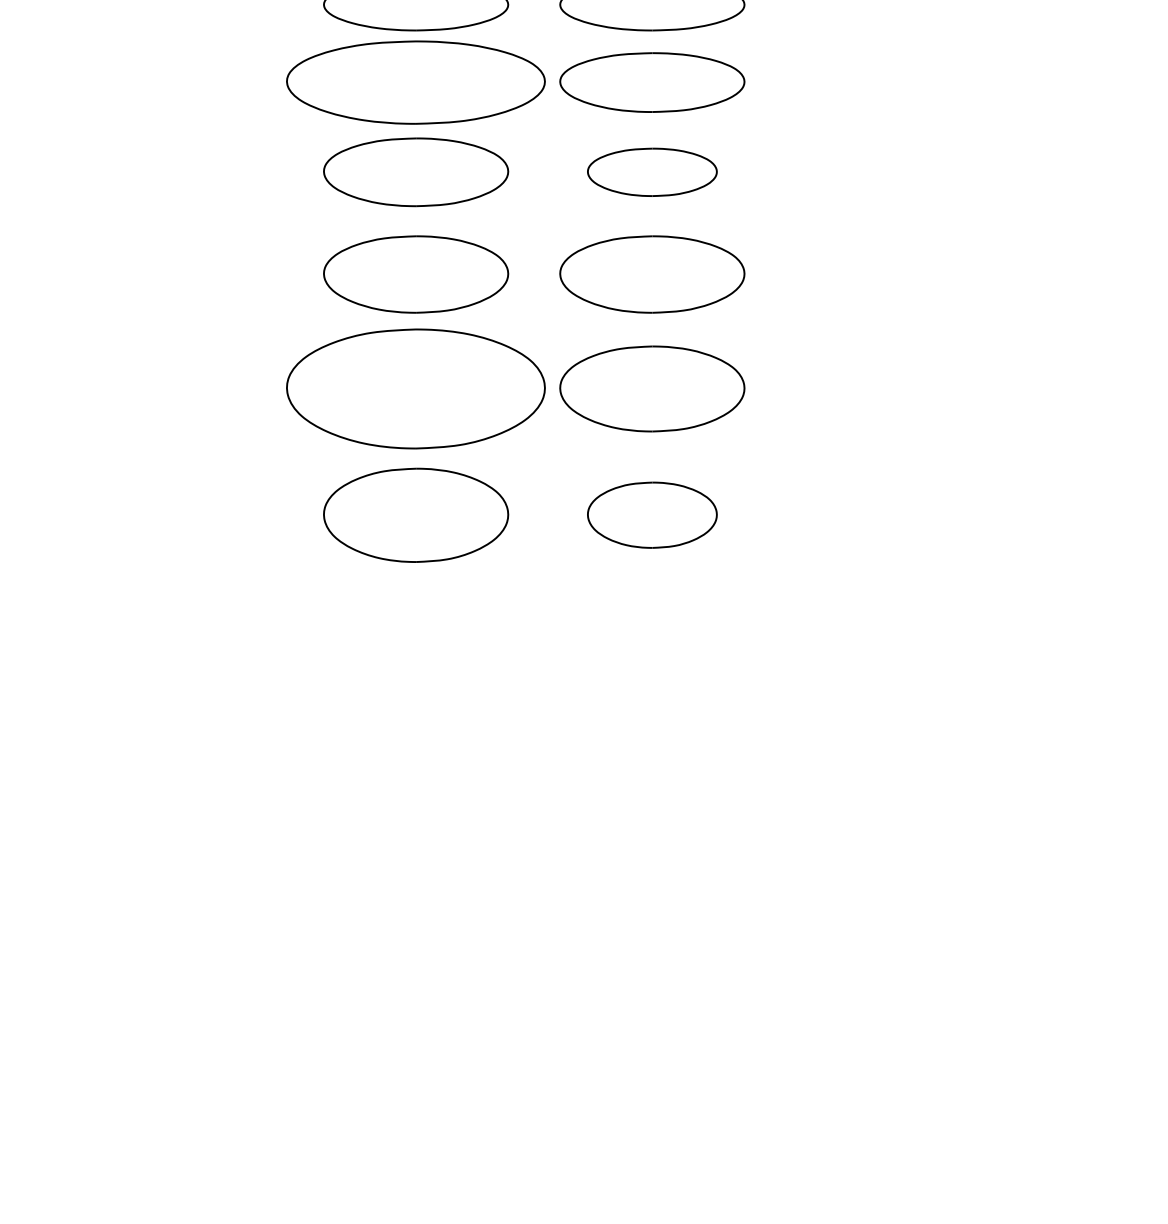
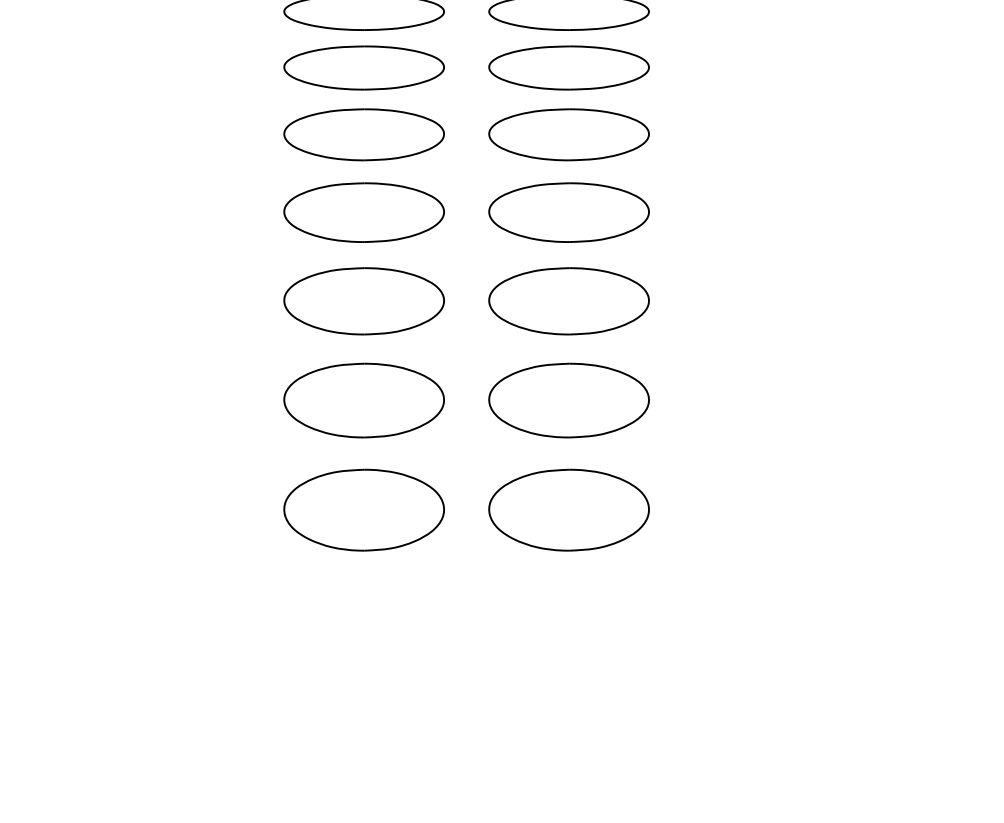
part: (416, 82) -> (364, 134), size x0.71
part: (652, 172) -> (569, 212), size x1.43
part: (416, 388) -> (364, 400), size x0.71
part: (652, 514) -> (569, 509), size x1.43

